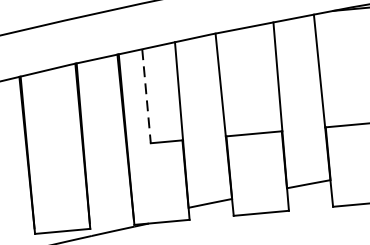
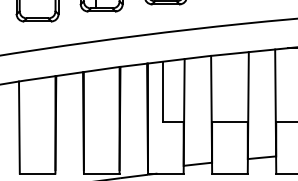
line: (146, 97) -> (163, 92), dashed -> solid

